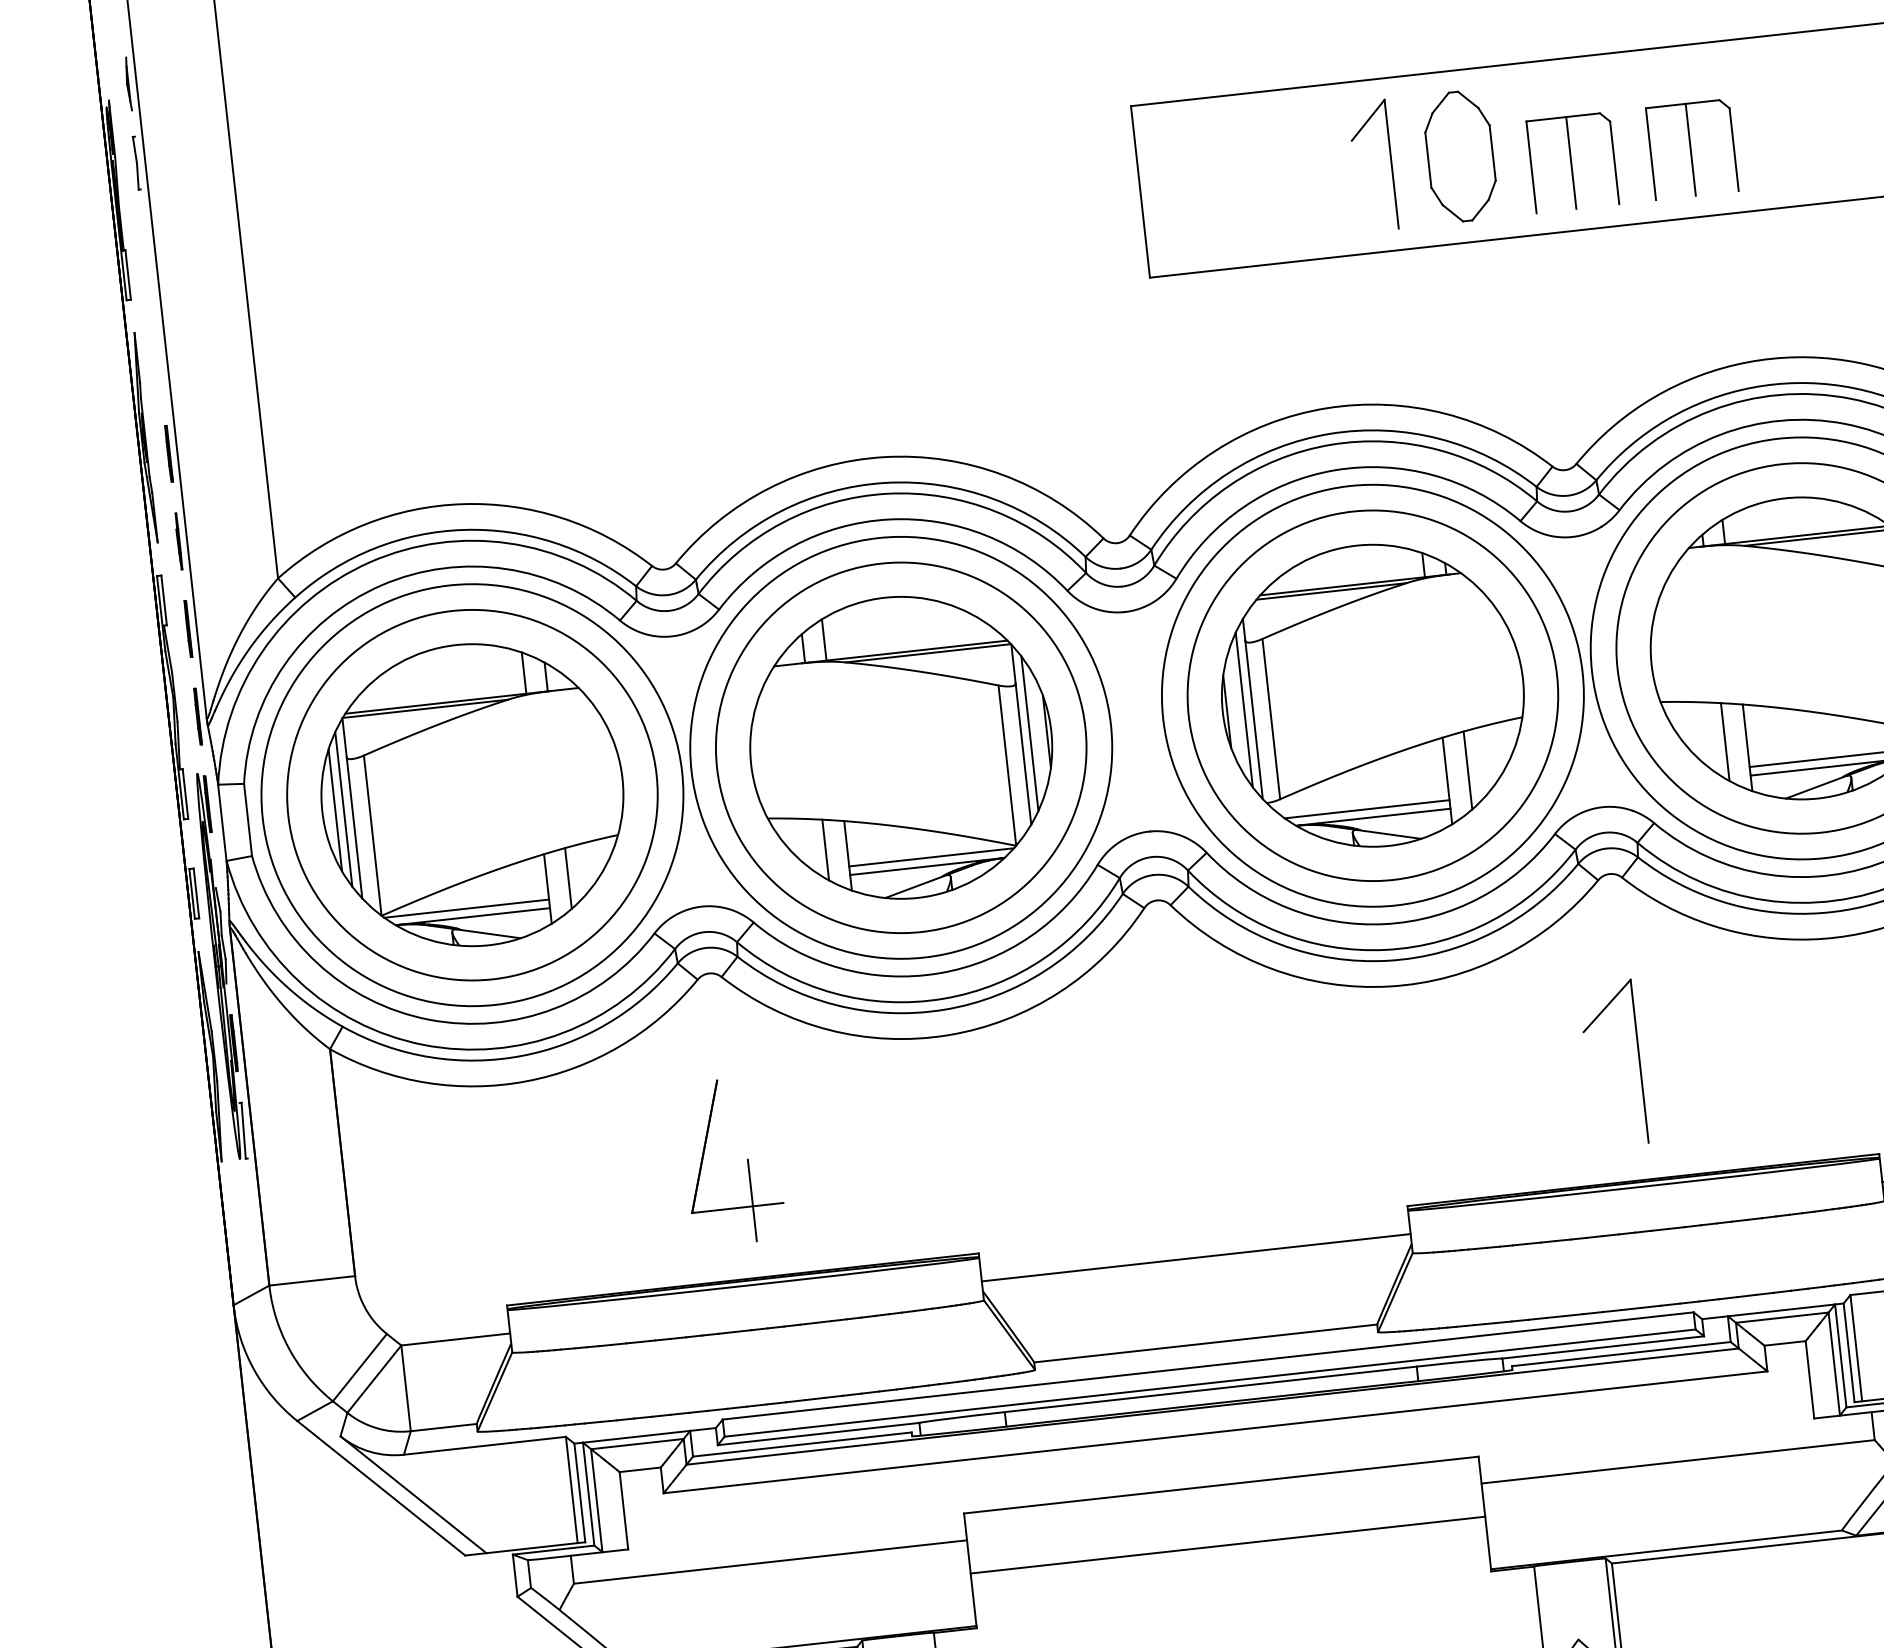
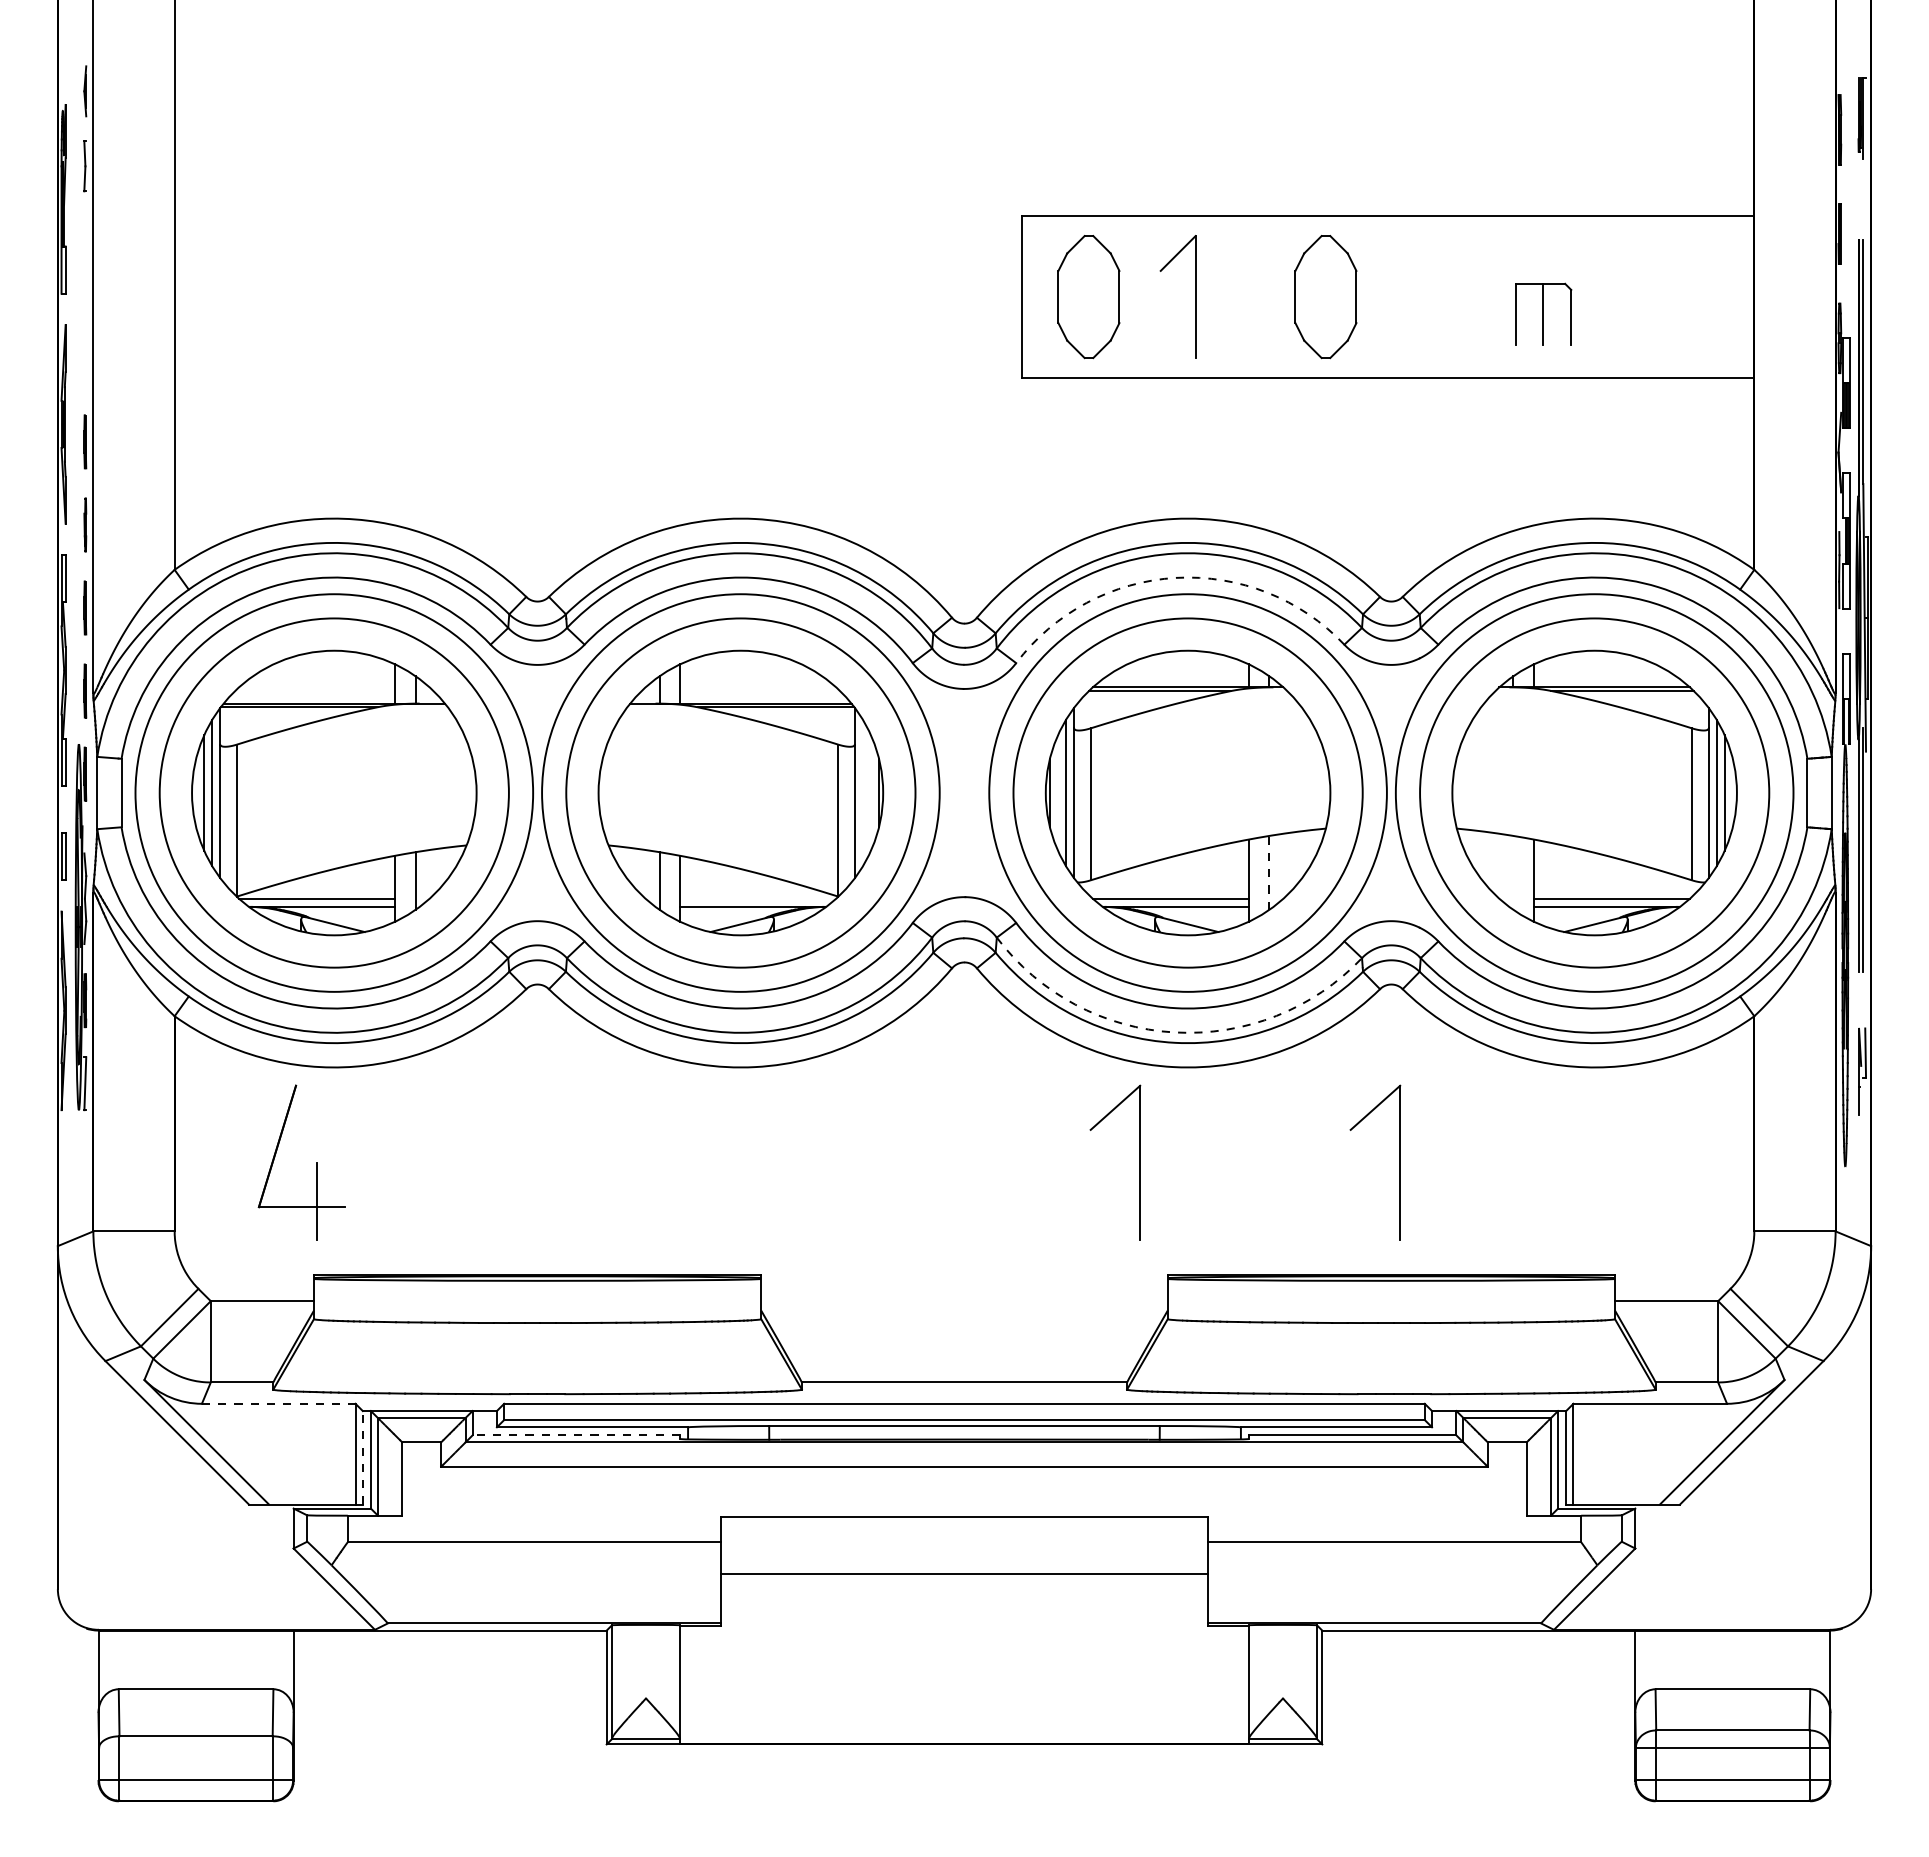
part: (1691, 148) -> (1543, 313), size x0.7
part: (1572, 162) -> (1430, 314), removed
part: (1391, 163) -> (1195, 296), moved
part: (1210, 184) -> (1088, 297), added
arc: (1335, 469) -> (1176, 577), solid -> dashed
line: (1029, 733) -> (862, 792), removed
line: (1725, 741) -> (1513, 872), removed
line: (1468, 770) -> (1269, 872), solid -> dashed
line: (931, 857) -> (757, 898), removed
arc: (1386, 949) -> (1174, 1032), solid -> dashed
part: (1364, 1091) -> (1139, 1162), added
part: (747, 1159) -> (316, 1162), moved
line: (1196, 1258) -> (964, 1301), removed
line: (802, 1444) -> (576, 1435), solid -> dashed
line: (484, 1445) -> (278, 1403), solid -> dashed
line: (579, 1492) -> (362, 1457), solid -> dashed

